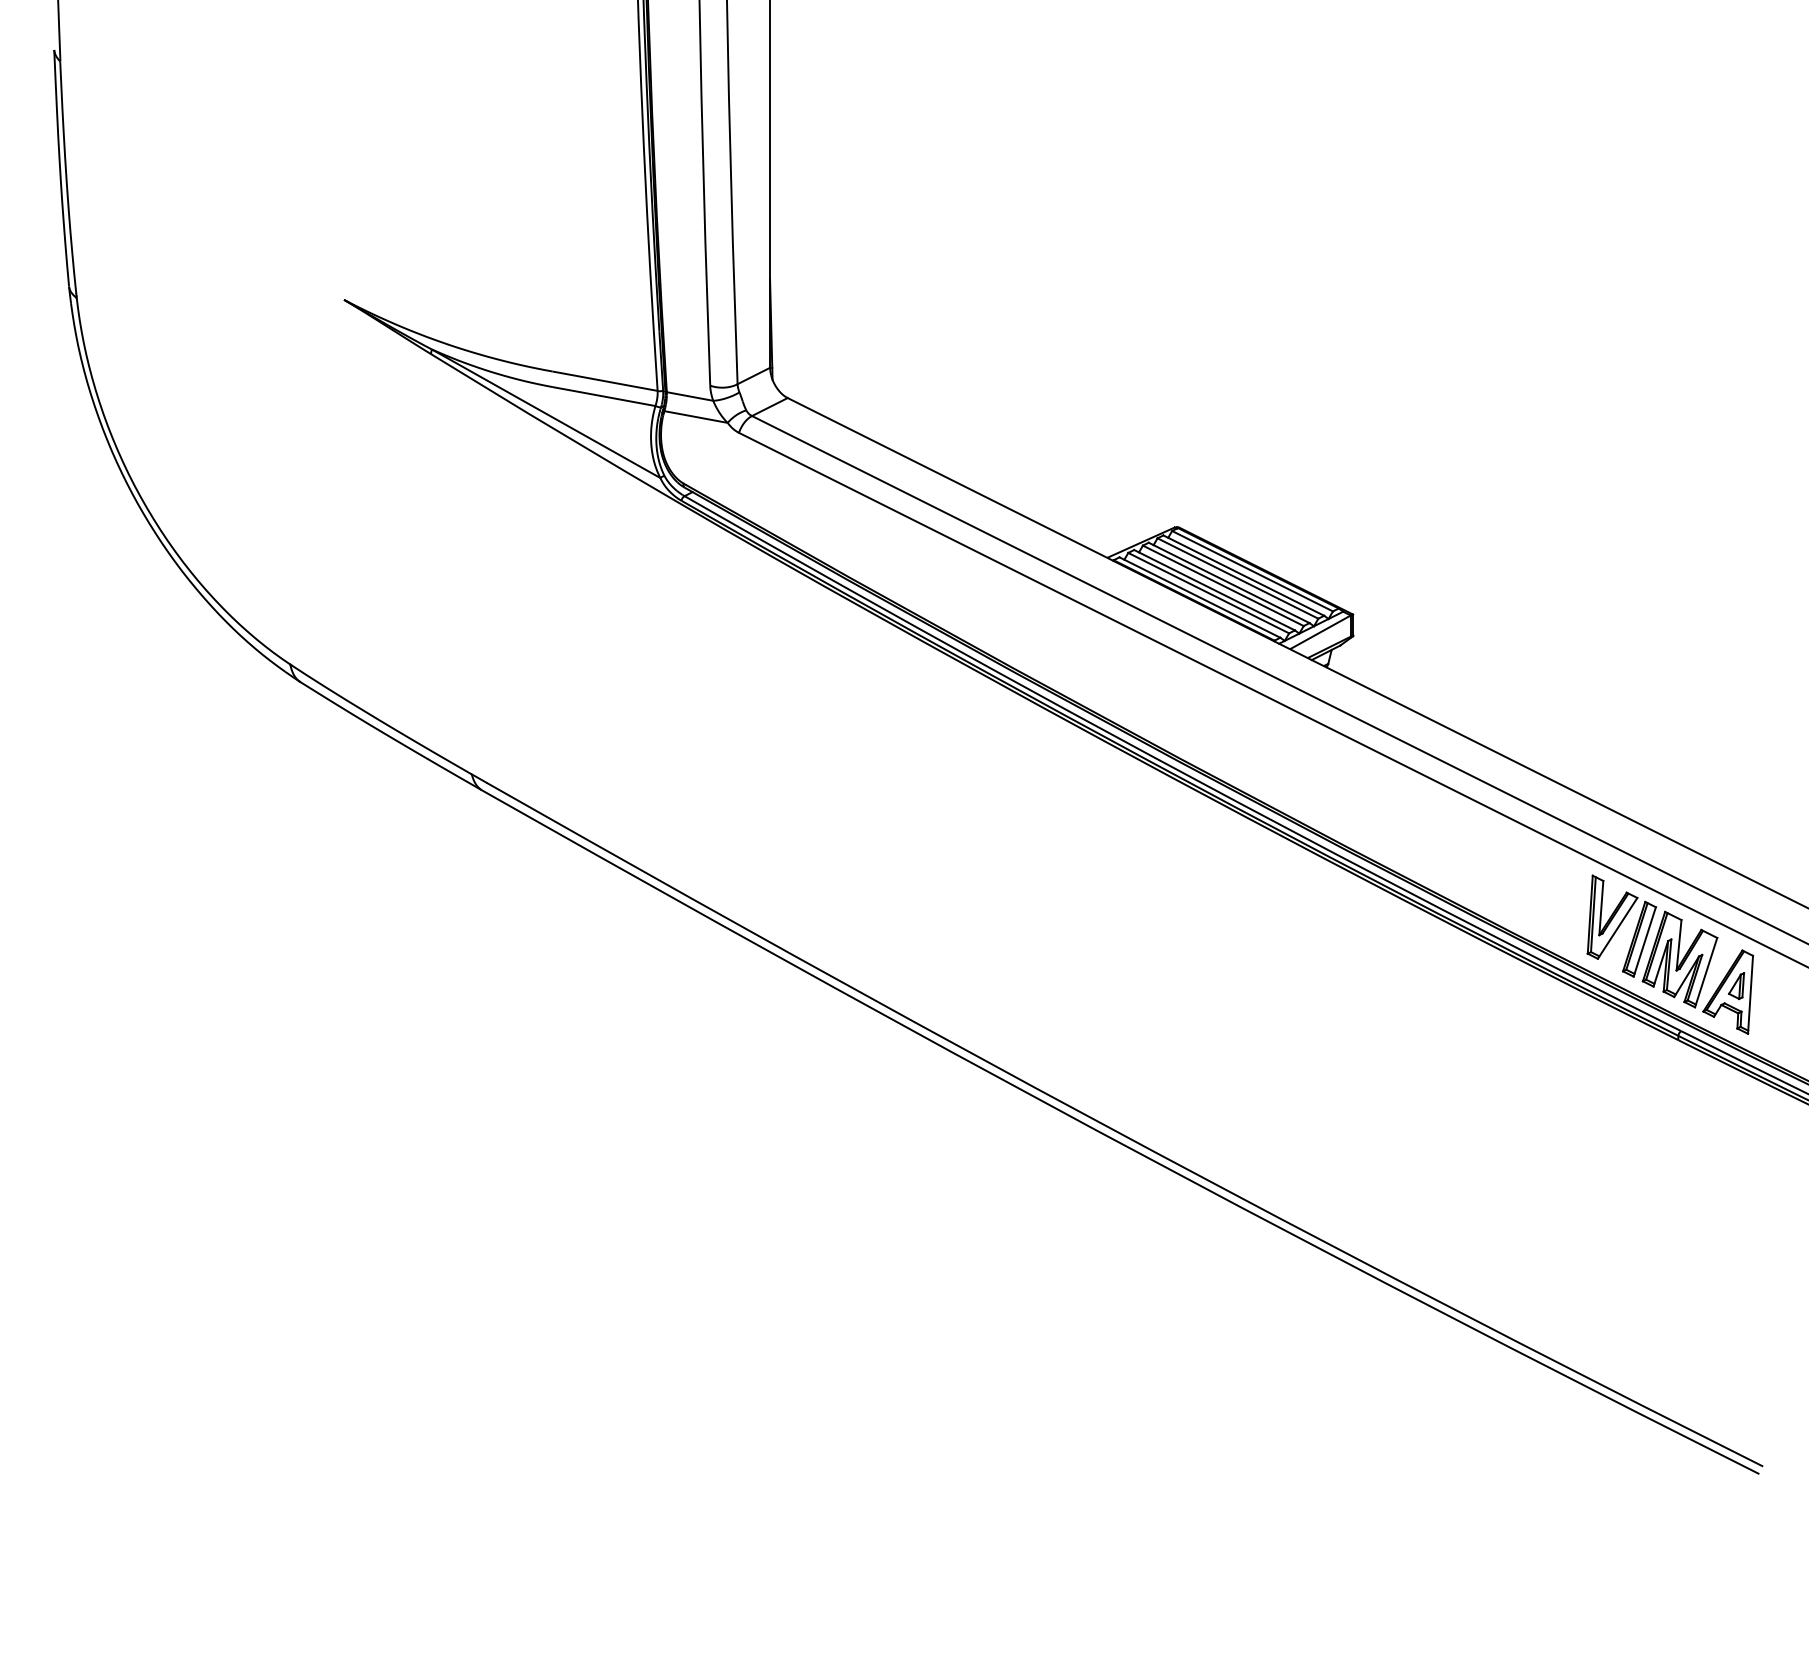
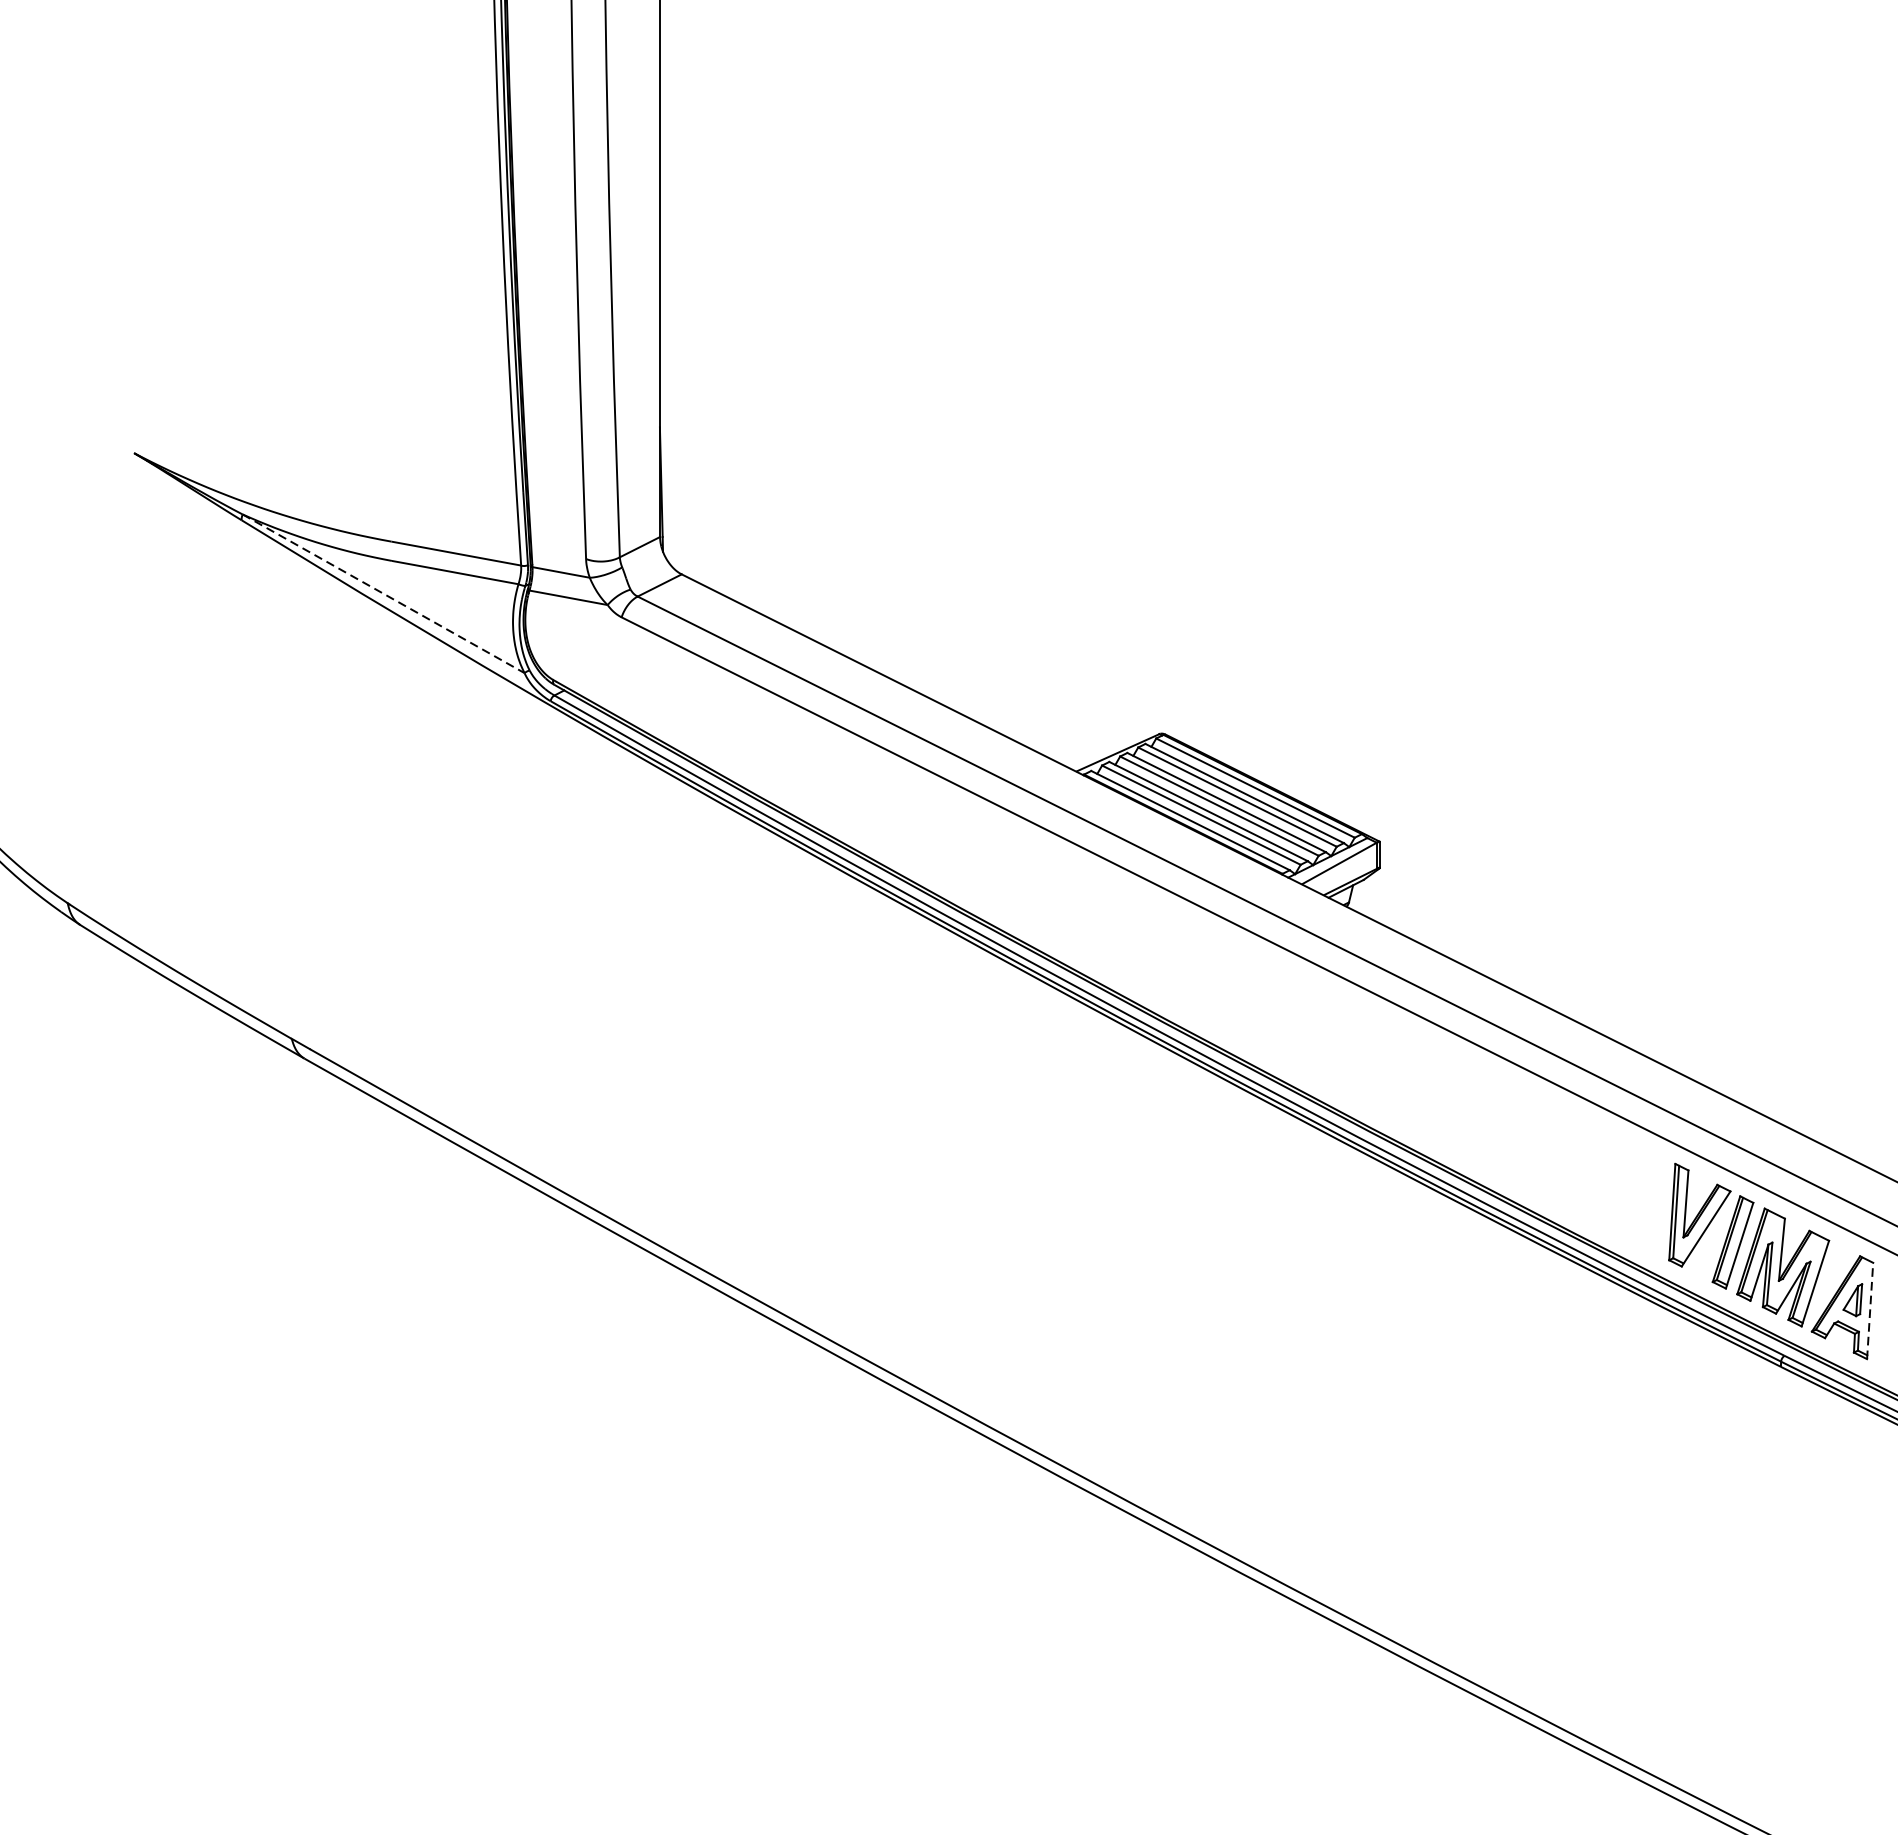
line: (546, 413) -> (383, 593), solid -> dashed
line: (1750, 994) -> (1870, 1310), solid -> dashed

